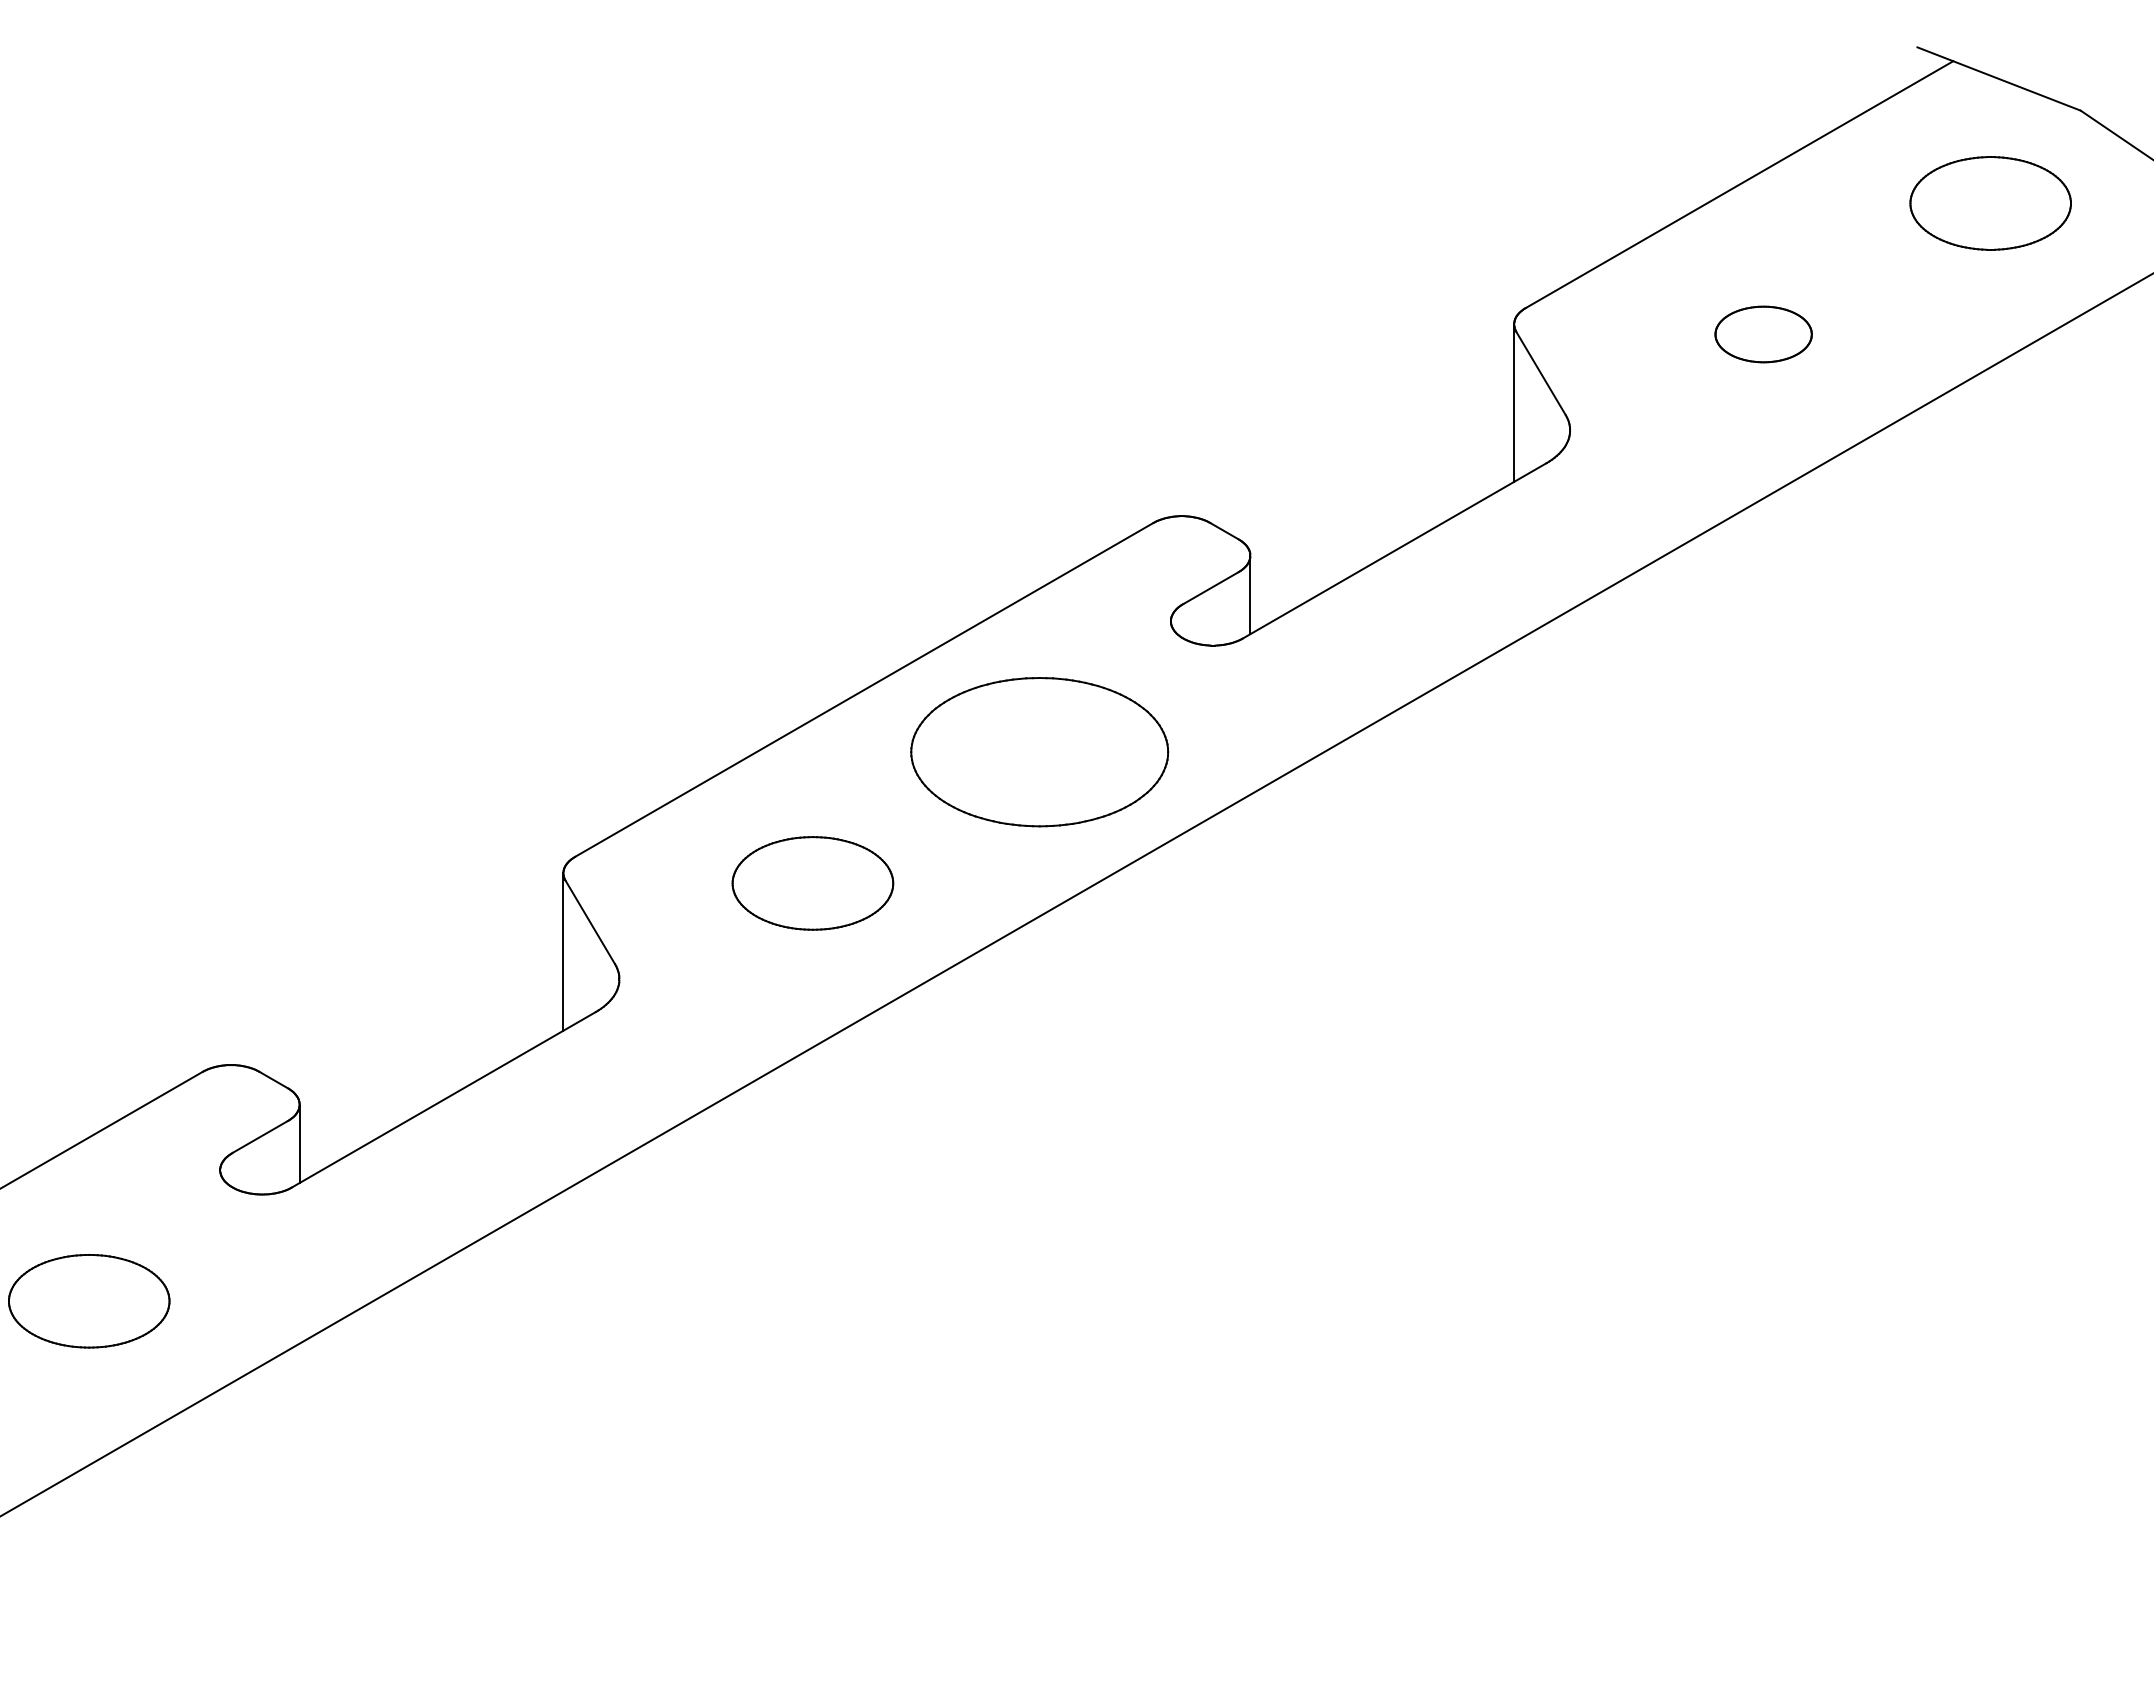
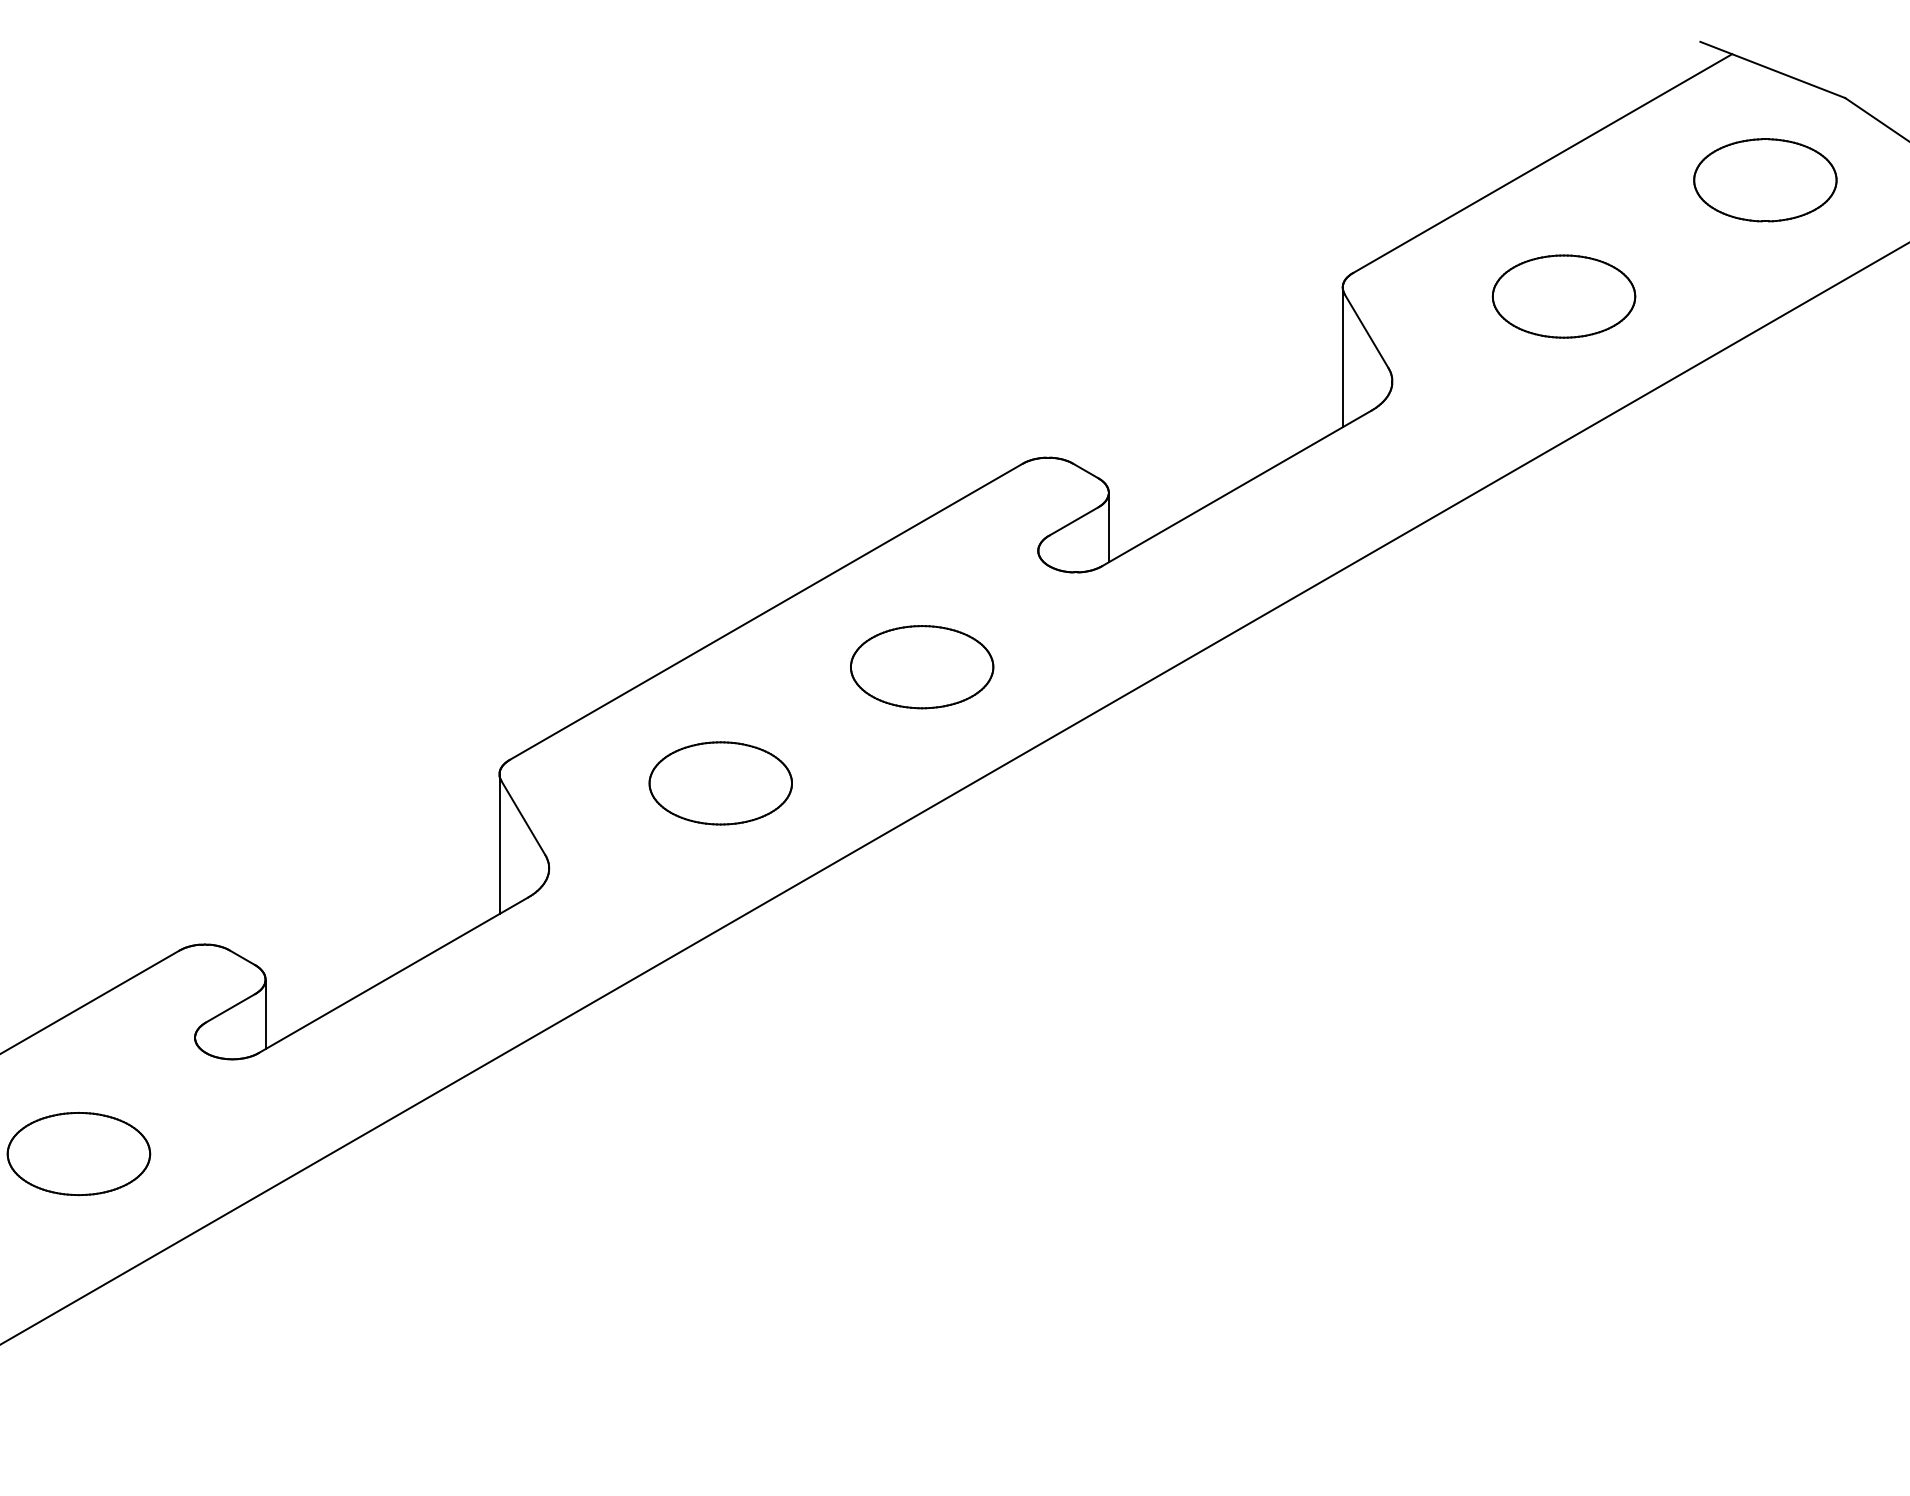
part: (1763, 334) -> (1563, 296), size x1.67
part: (1040, 752) -> (922, 667), size x0.62

